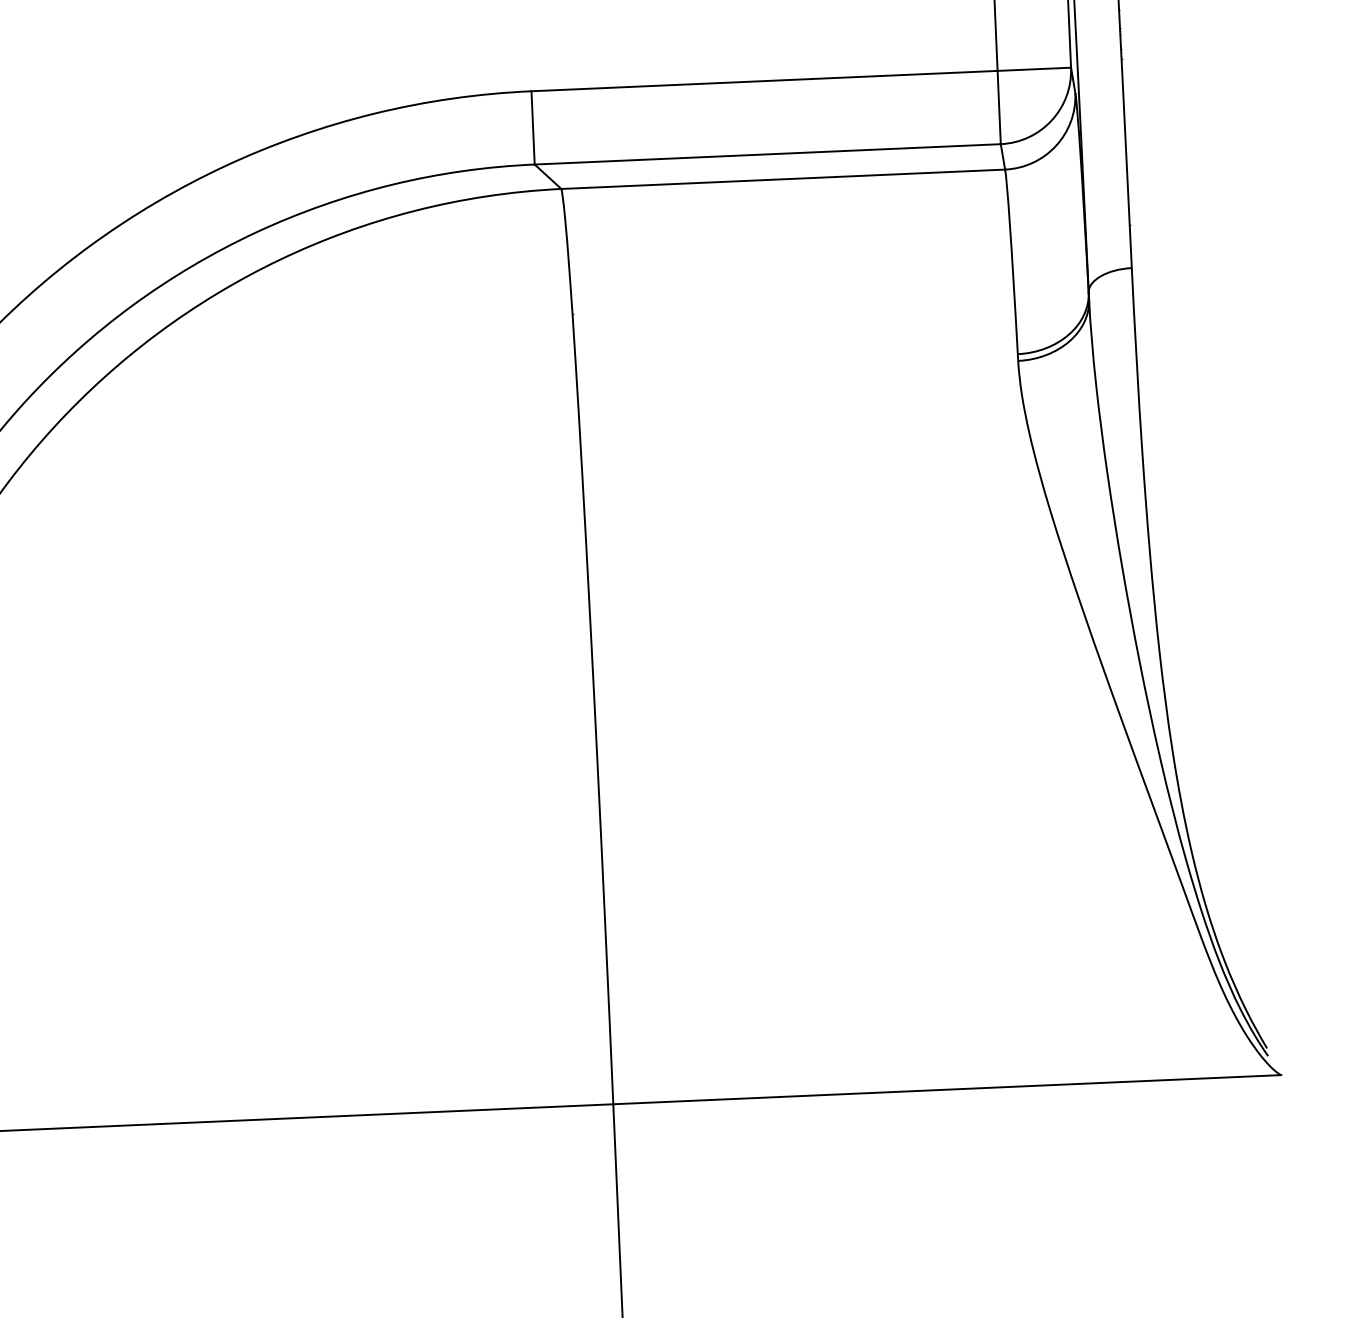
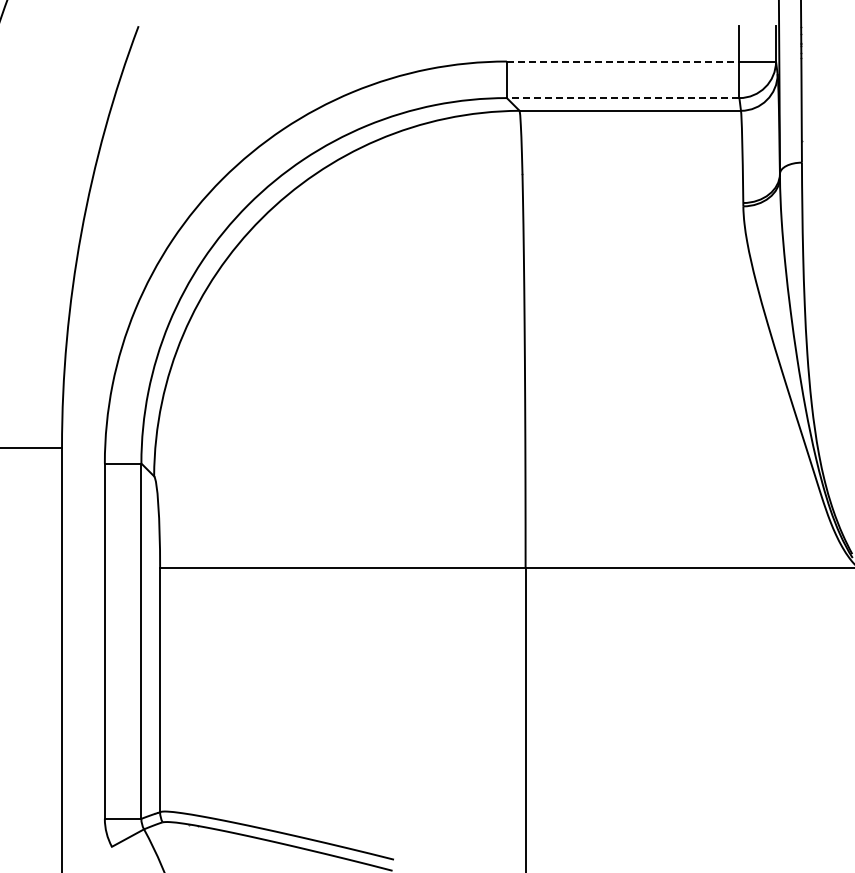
line: (765, 80) -> (623, 61), solid -> dashed
line: (766, 155) -> (622, 98), solid -> dashed

